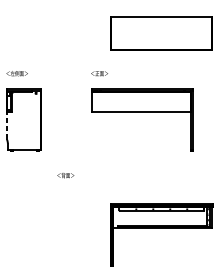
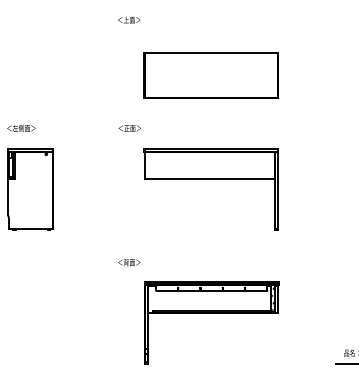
part: (141, 112) -> (210, 179), moved
line: (7, 125) -> (8, 196), dashed -> solid
text: (65, 175) -> (129, 262), moved
part: (161, 227) -> (211, 313), moved

